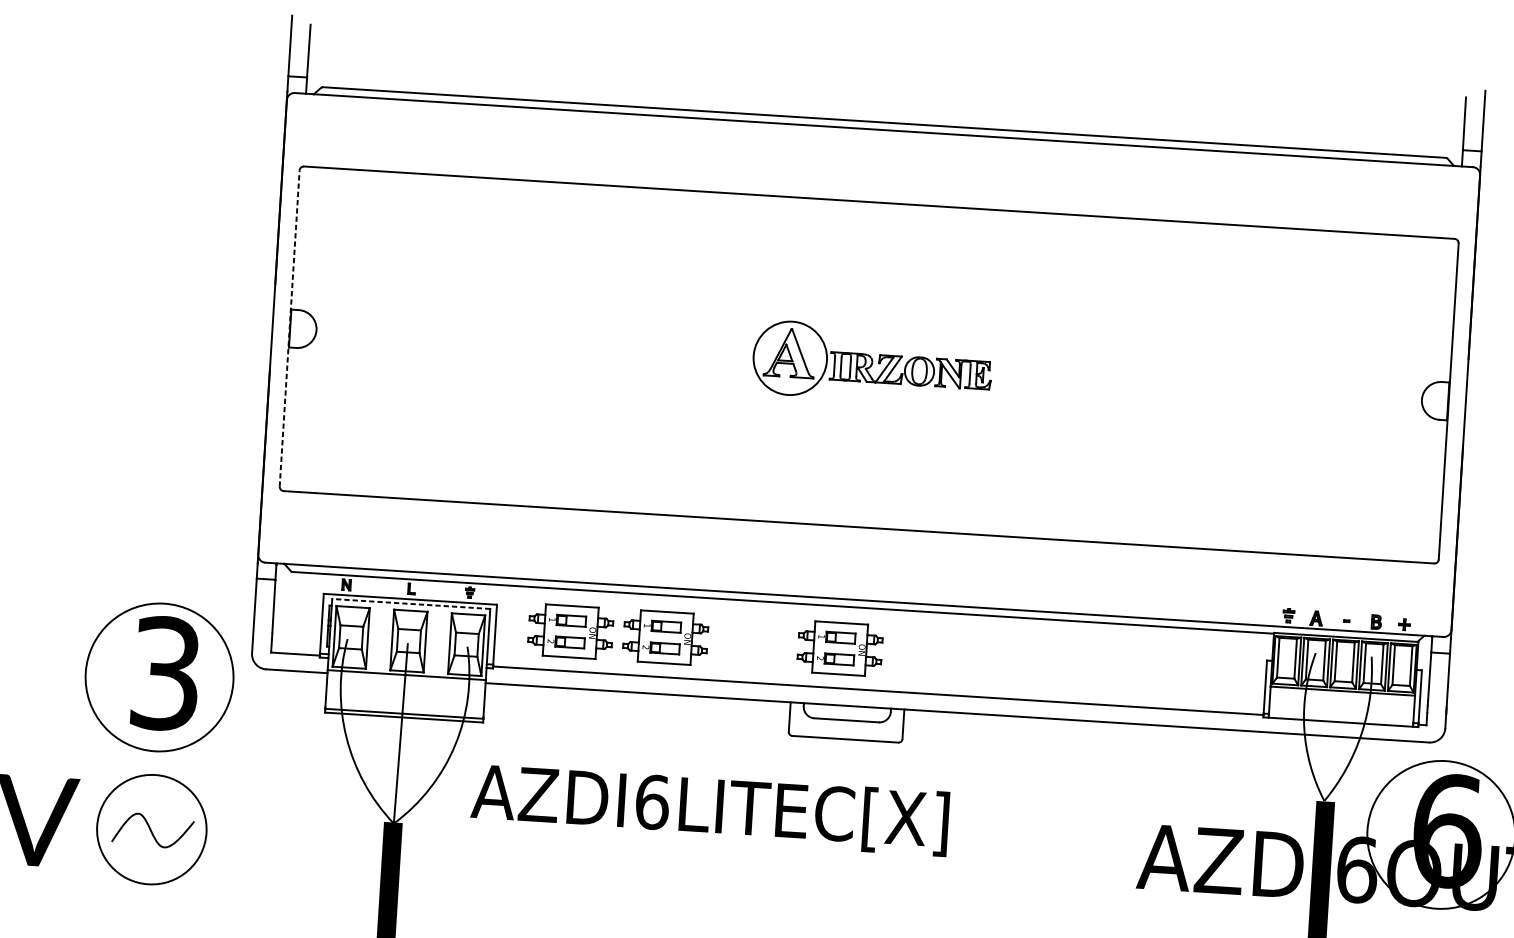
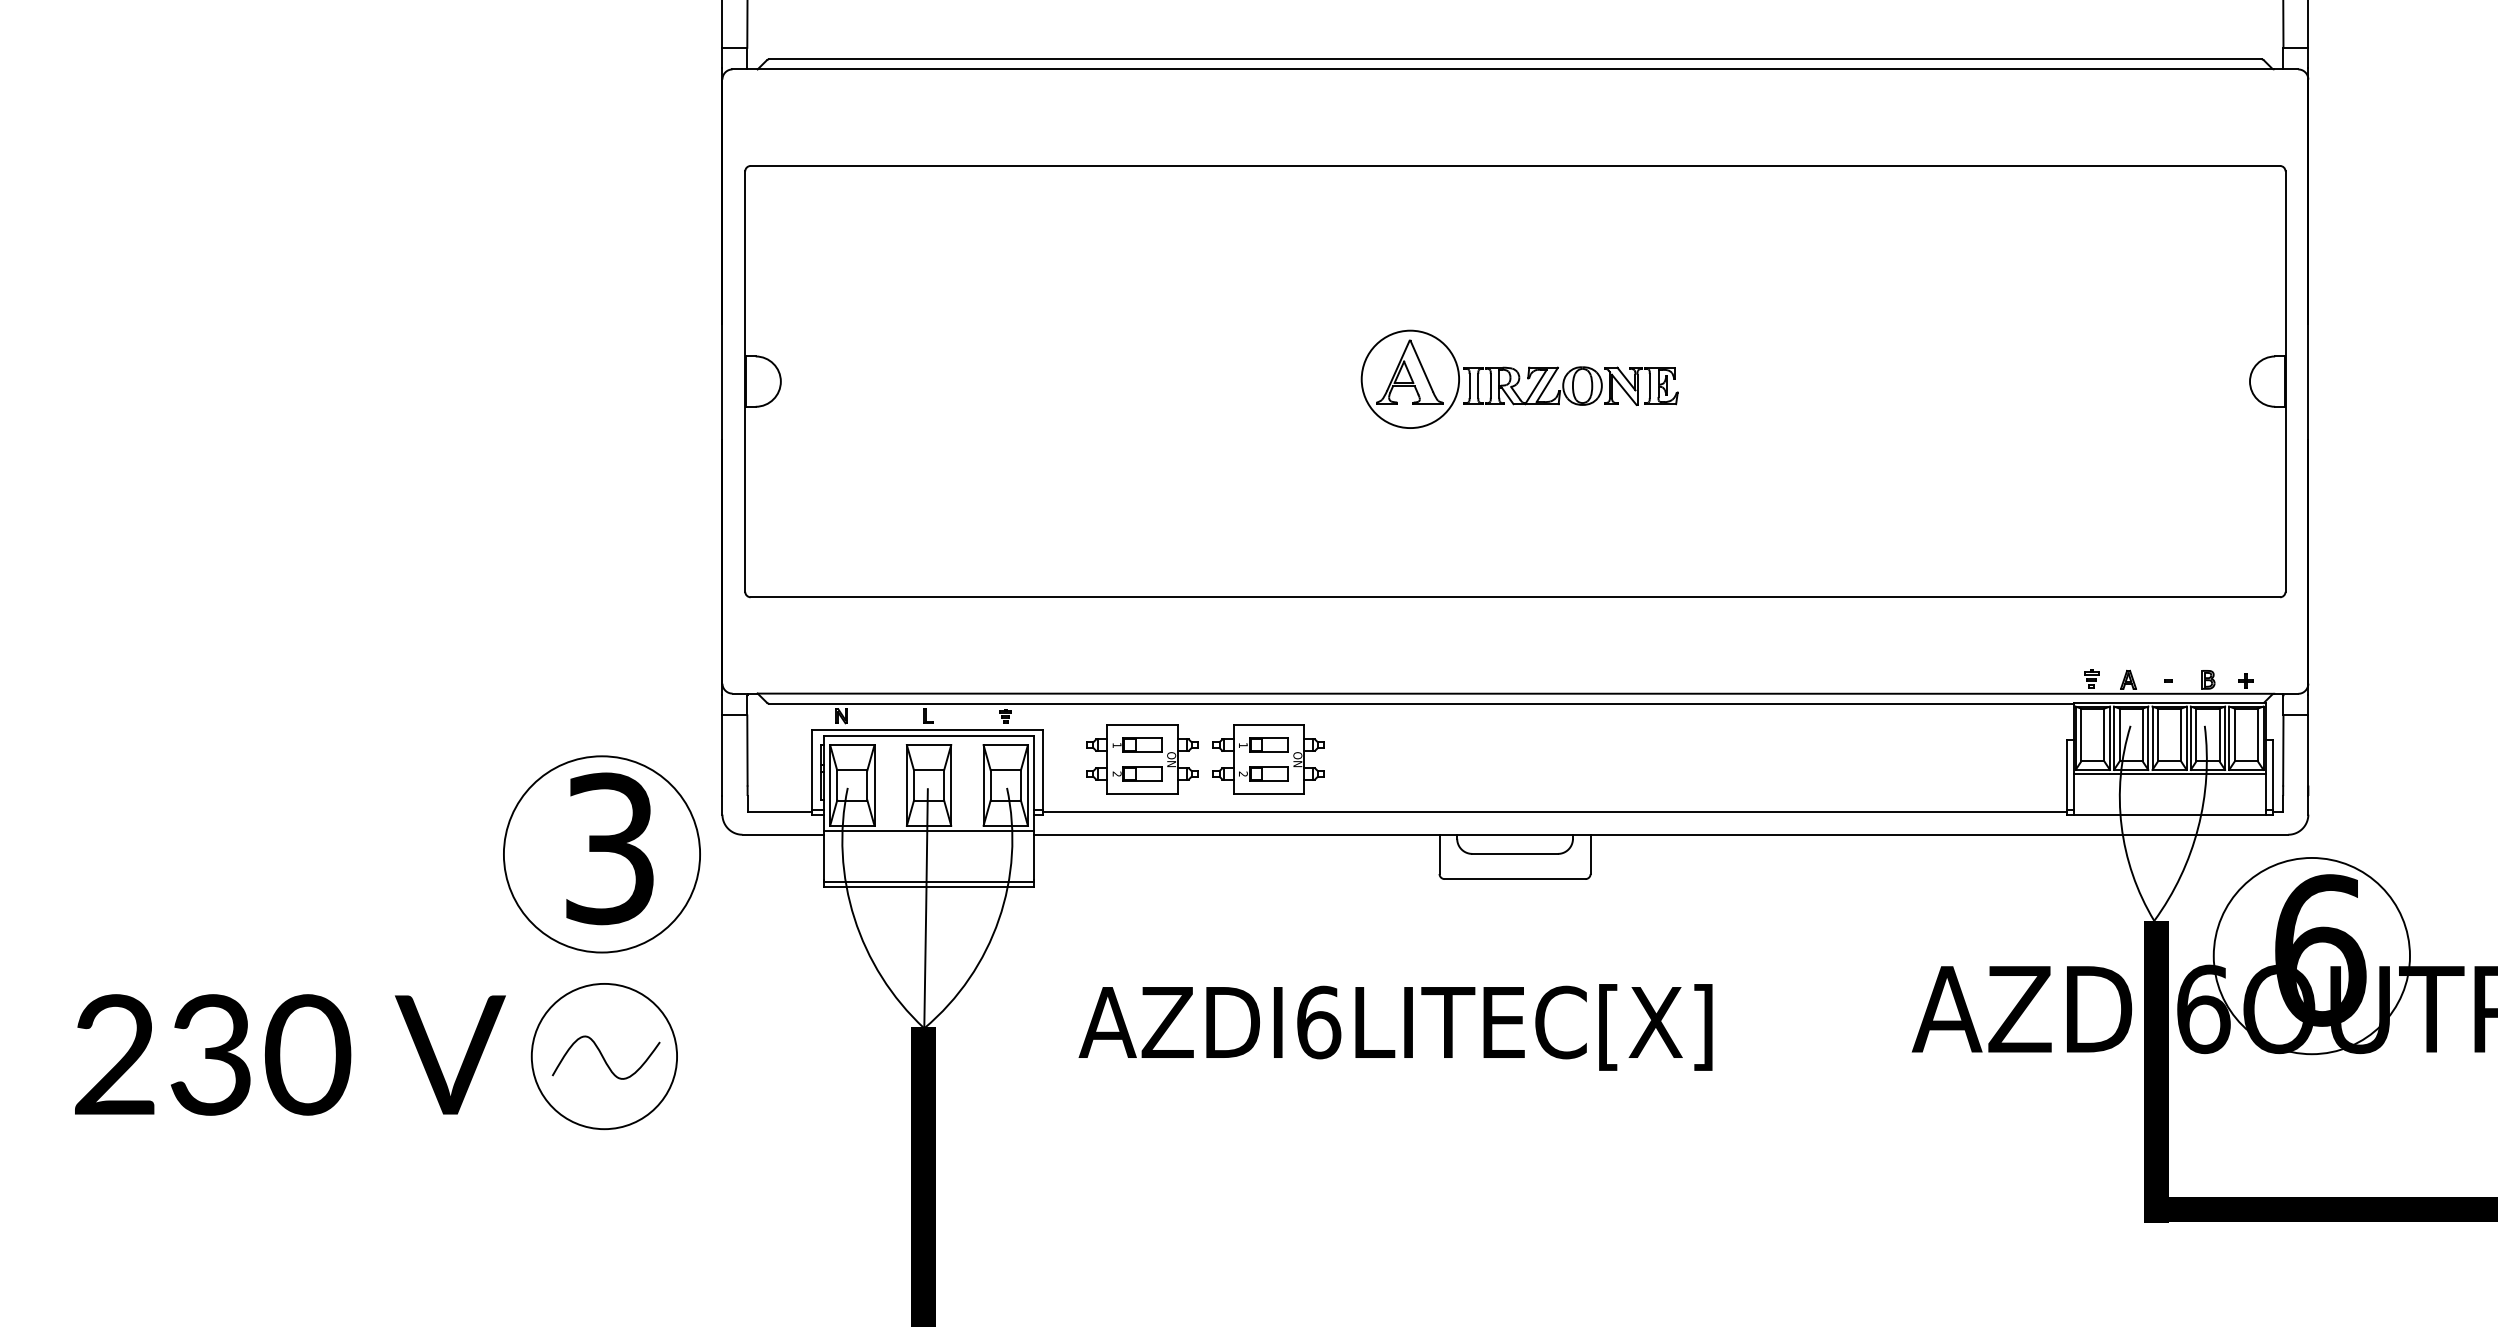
line: (289, 328) -> (745, 381), dashed -> solid
line: (410, 604) -> (928, 736), dashed -> solid
part: (840, 648) -> (1500, 759), removed
text: (709, 809) -> (1395, 1027), moved

